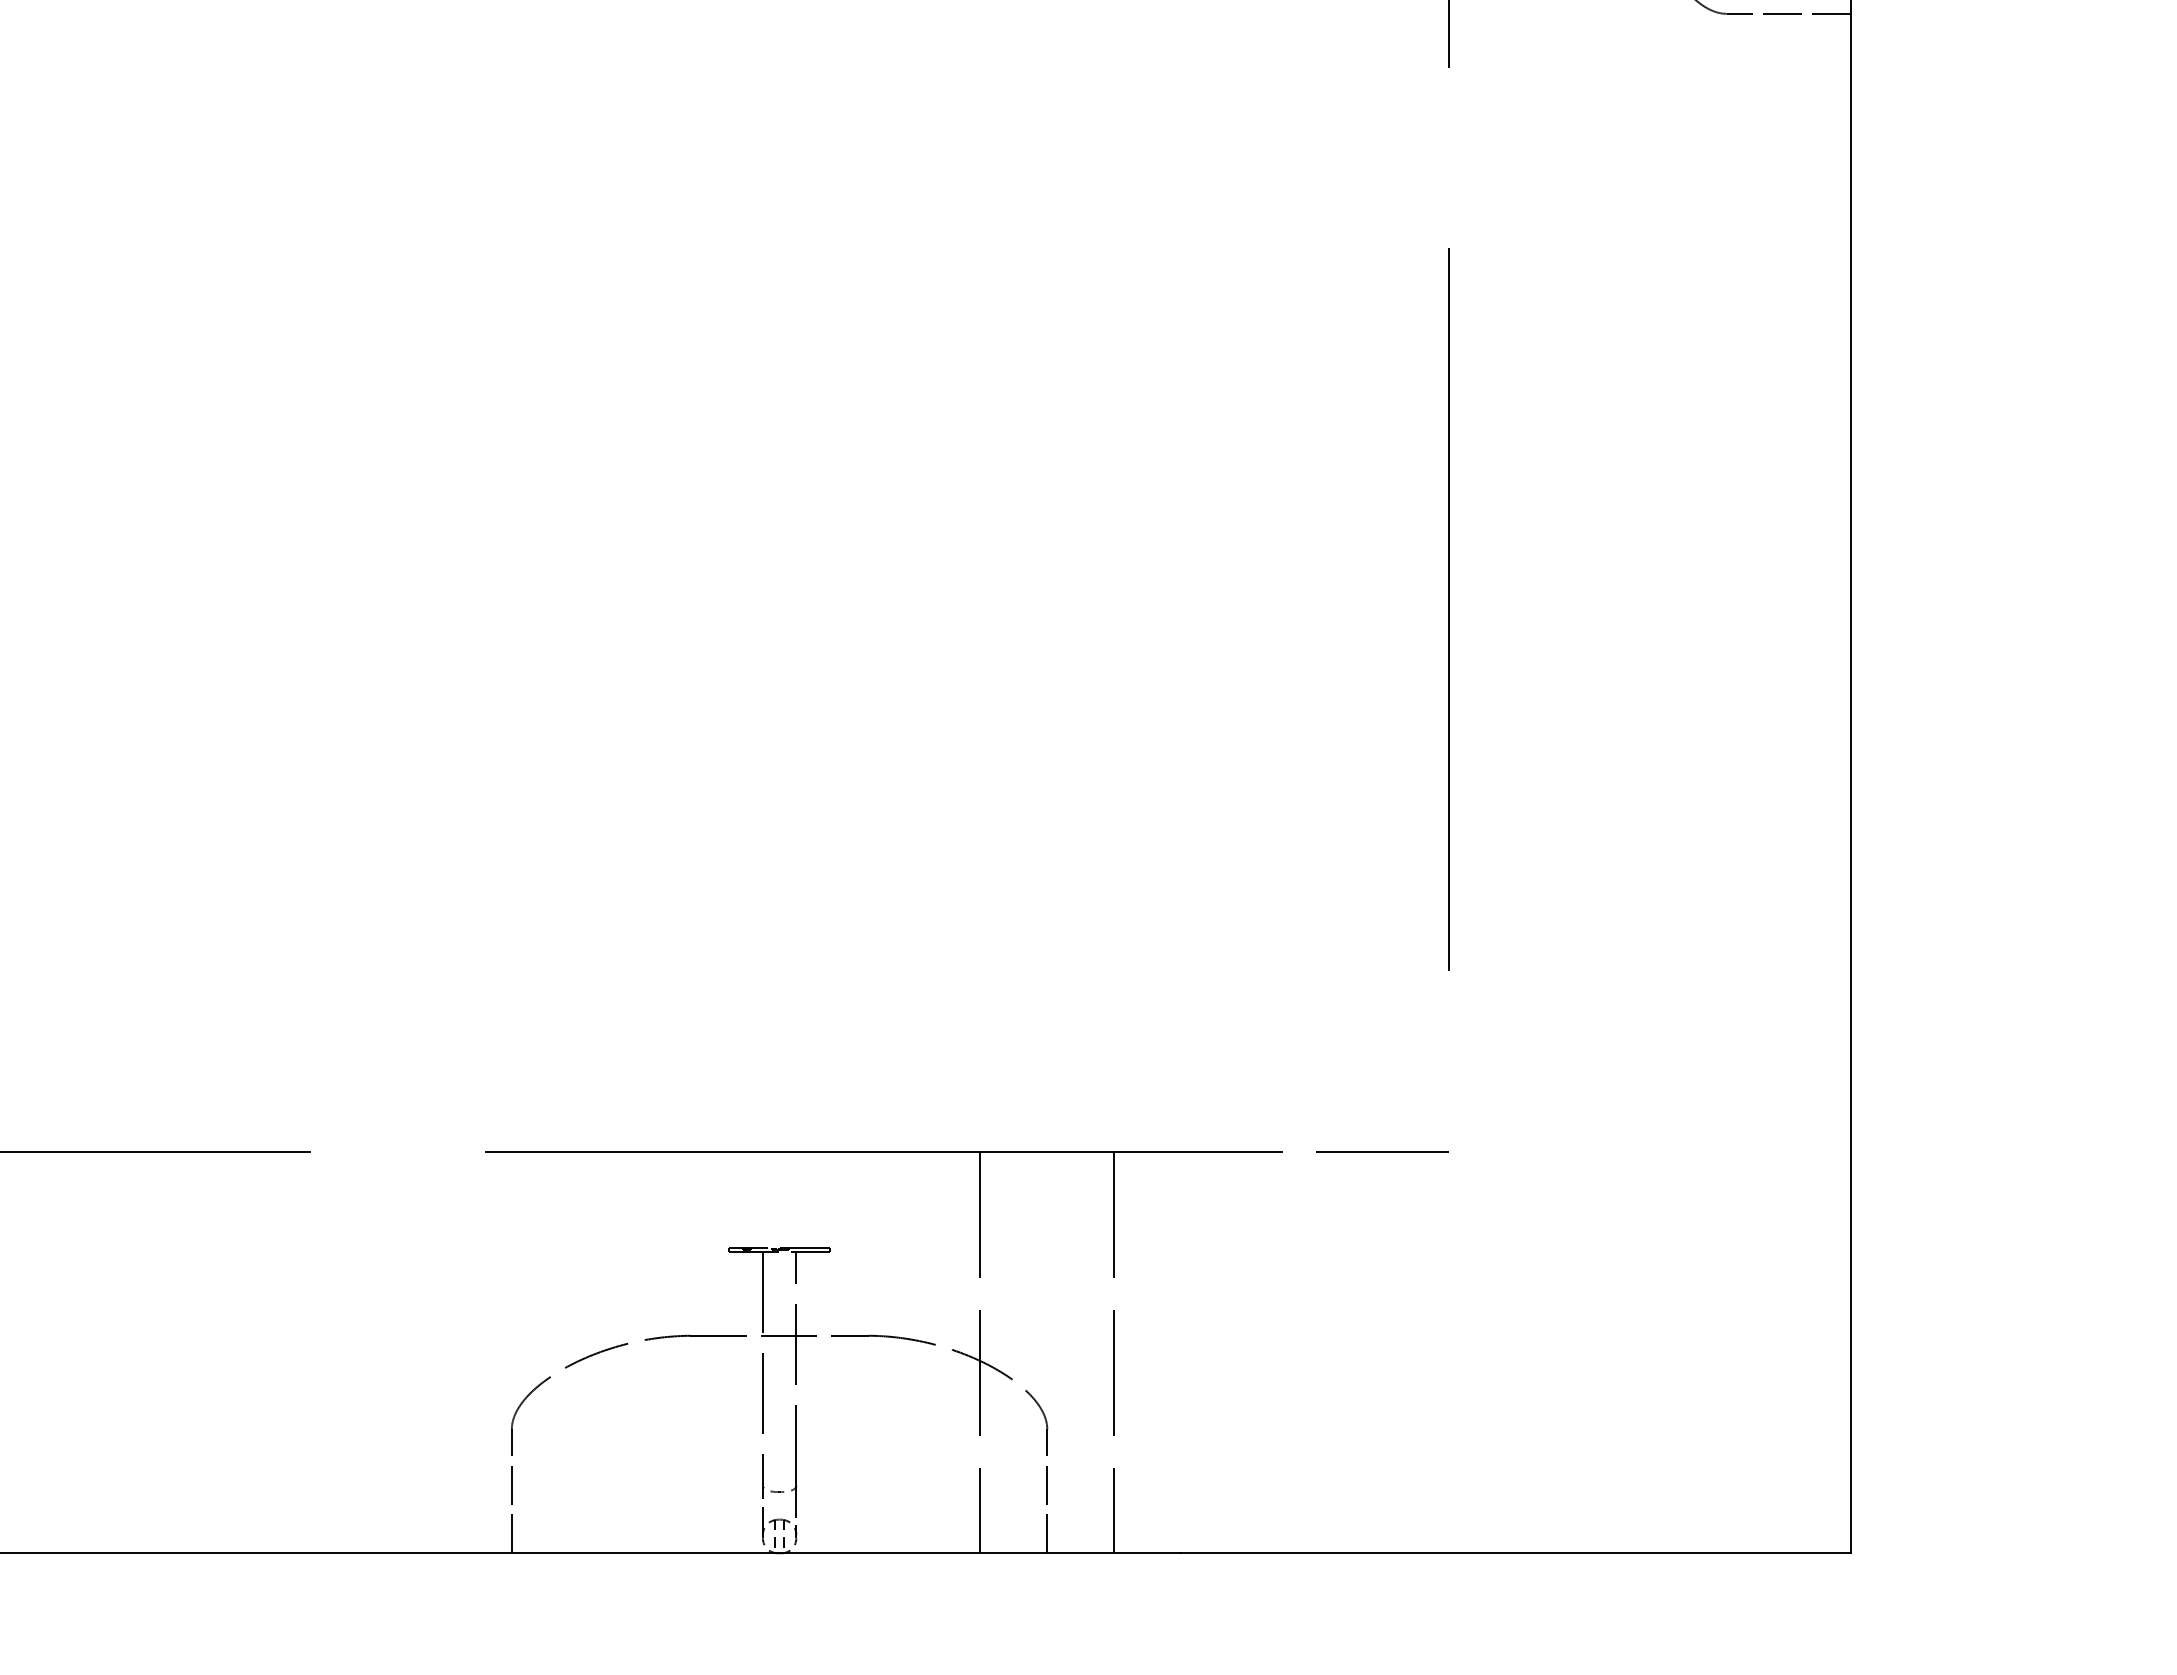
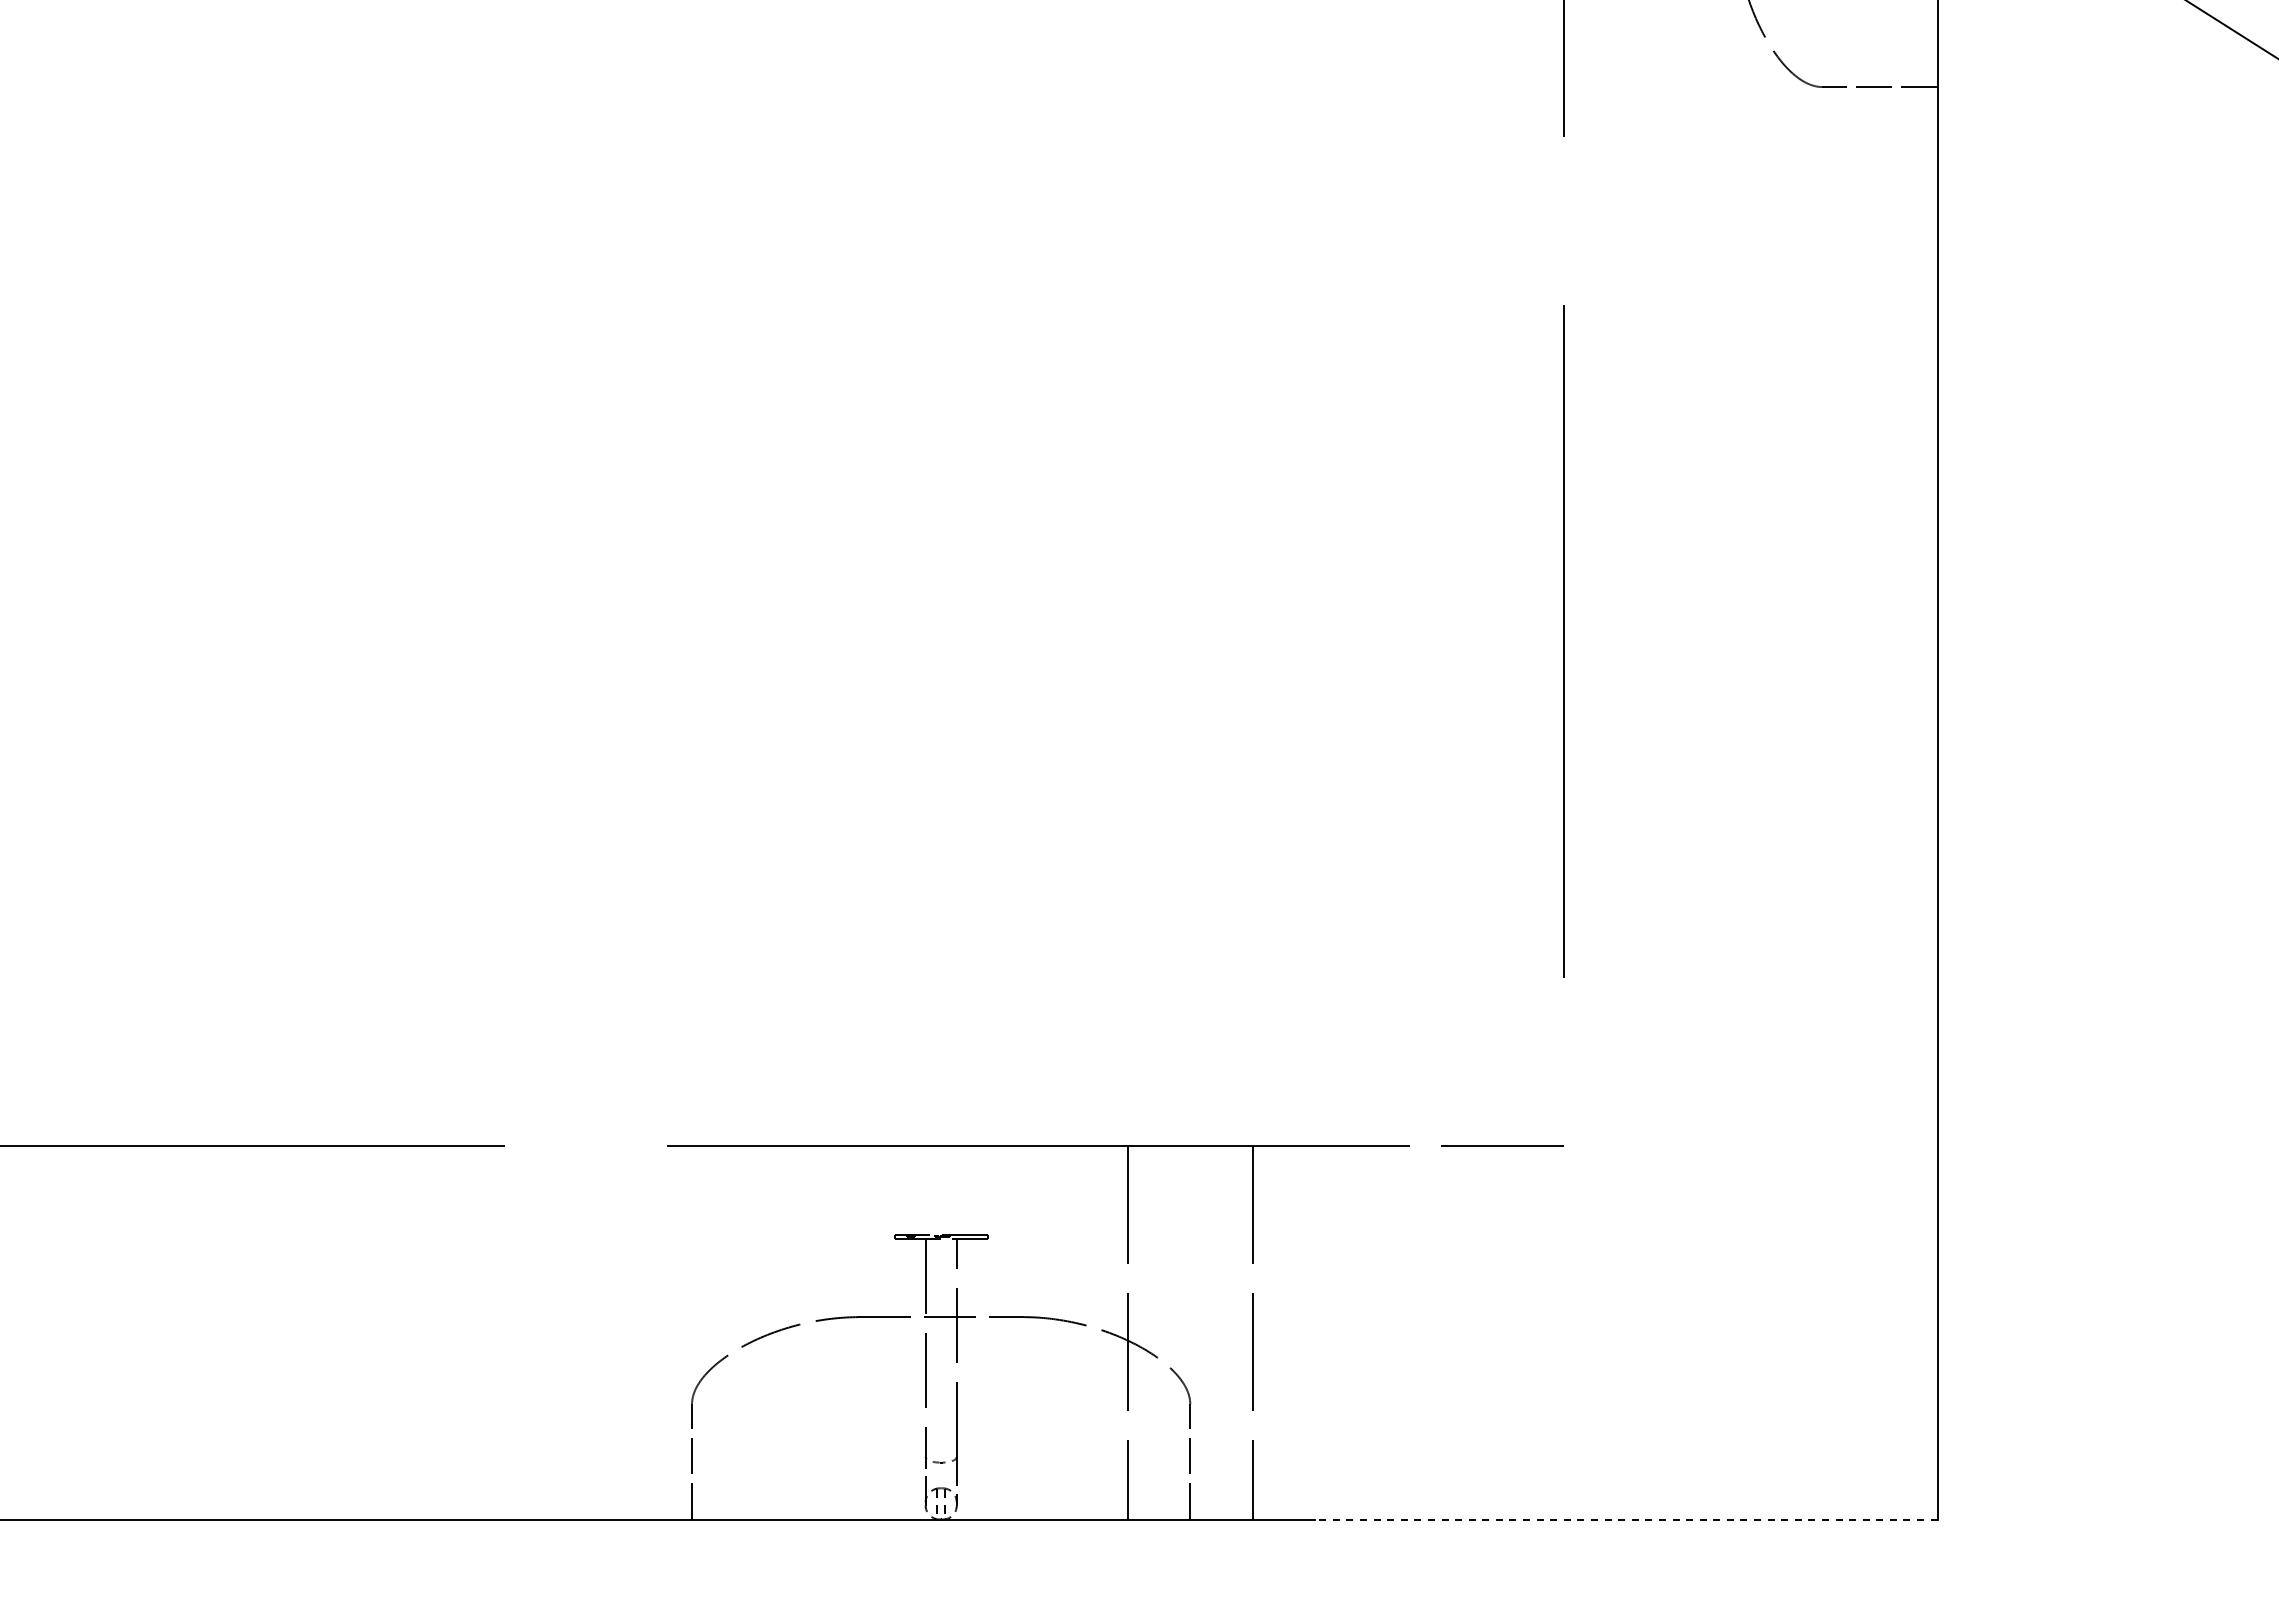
line: (1515, 1553) -> (1625, 1519), solid -> dashed

